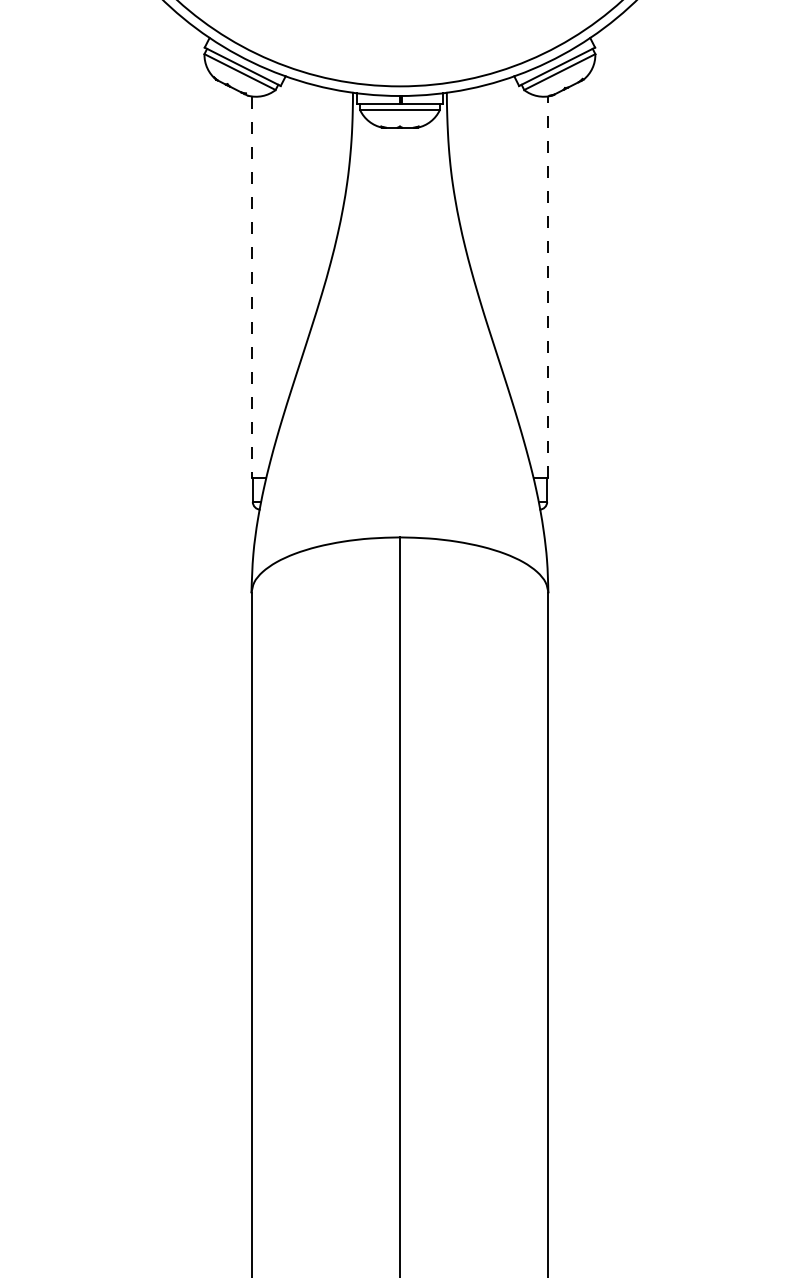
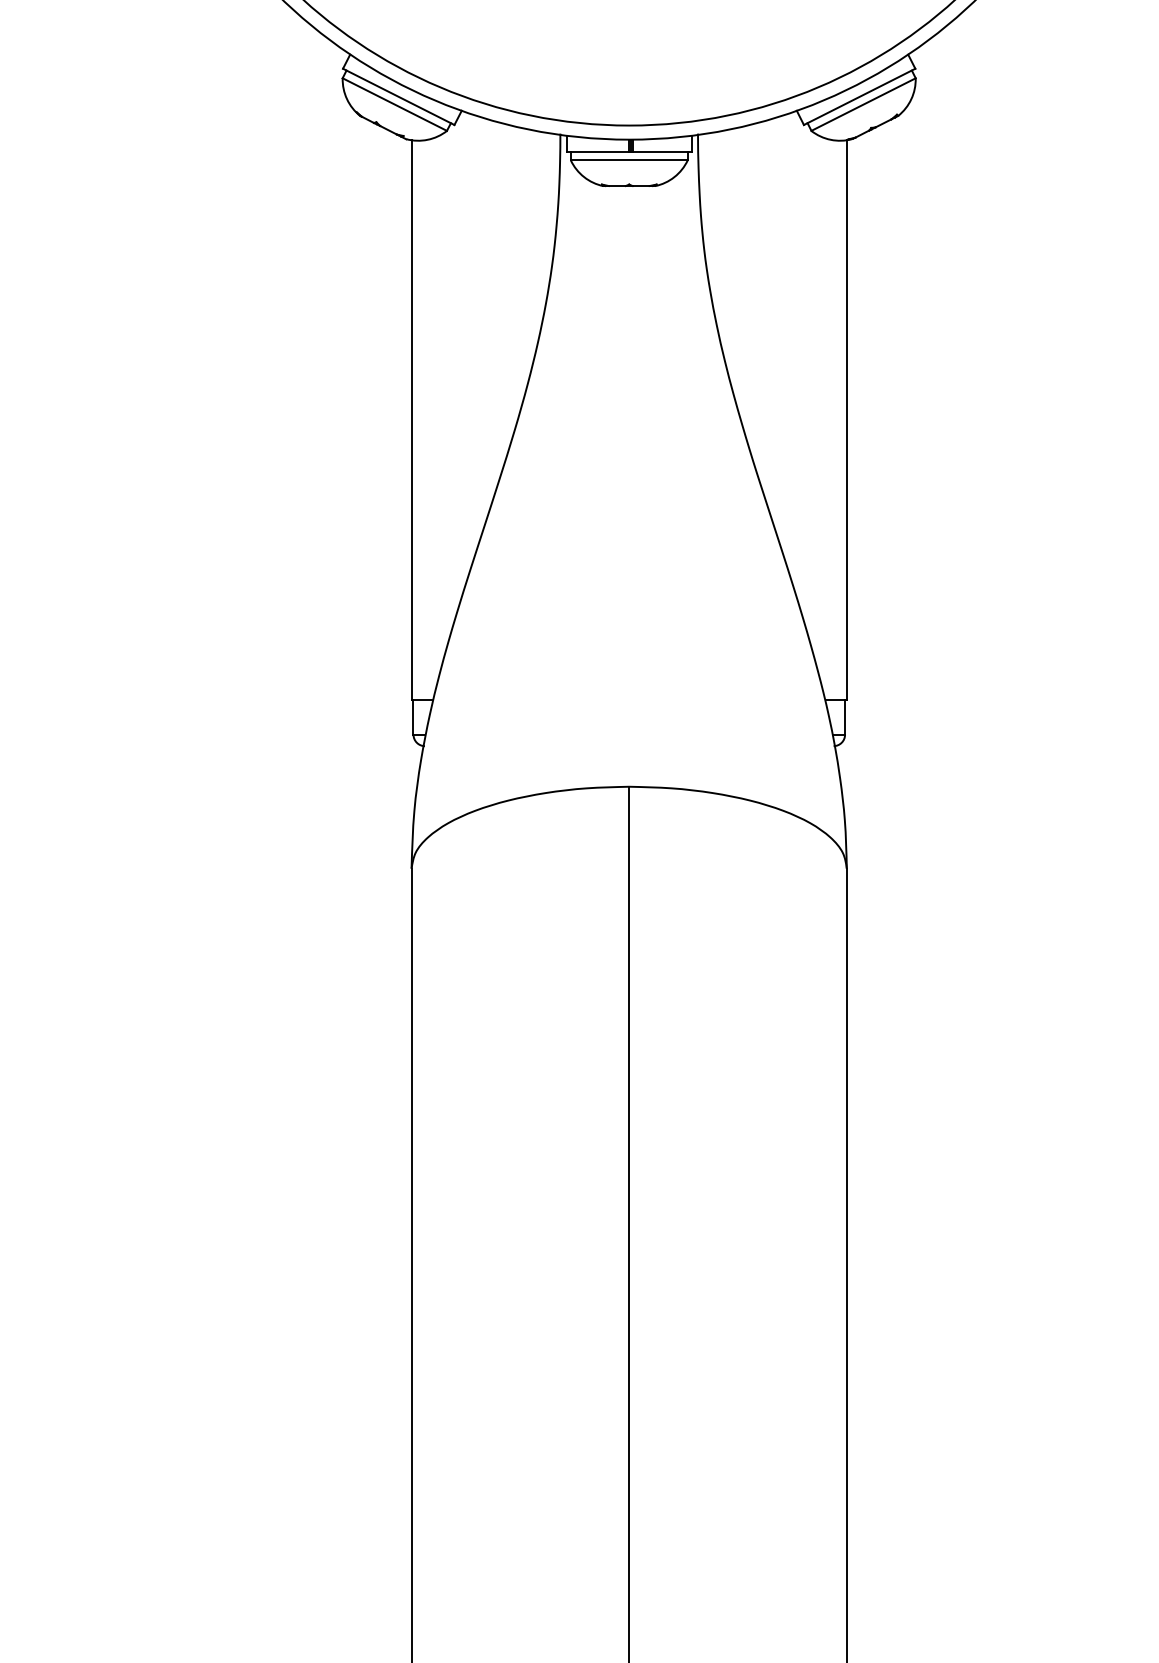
line: (251, 287) -> (411, 420), dashed -> solid
line: (548, 287) -> (847, 420), dashed -> solid

